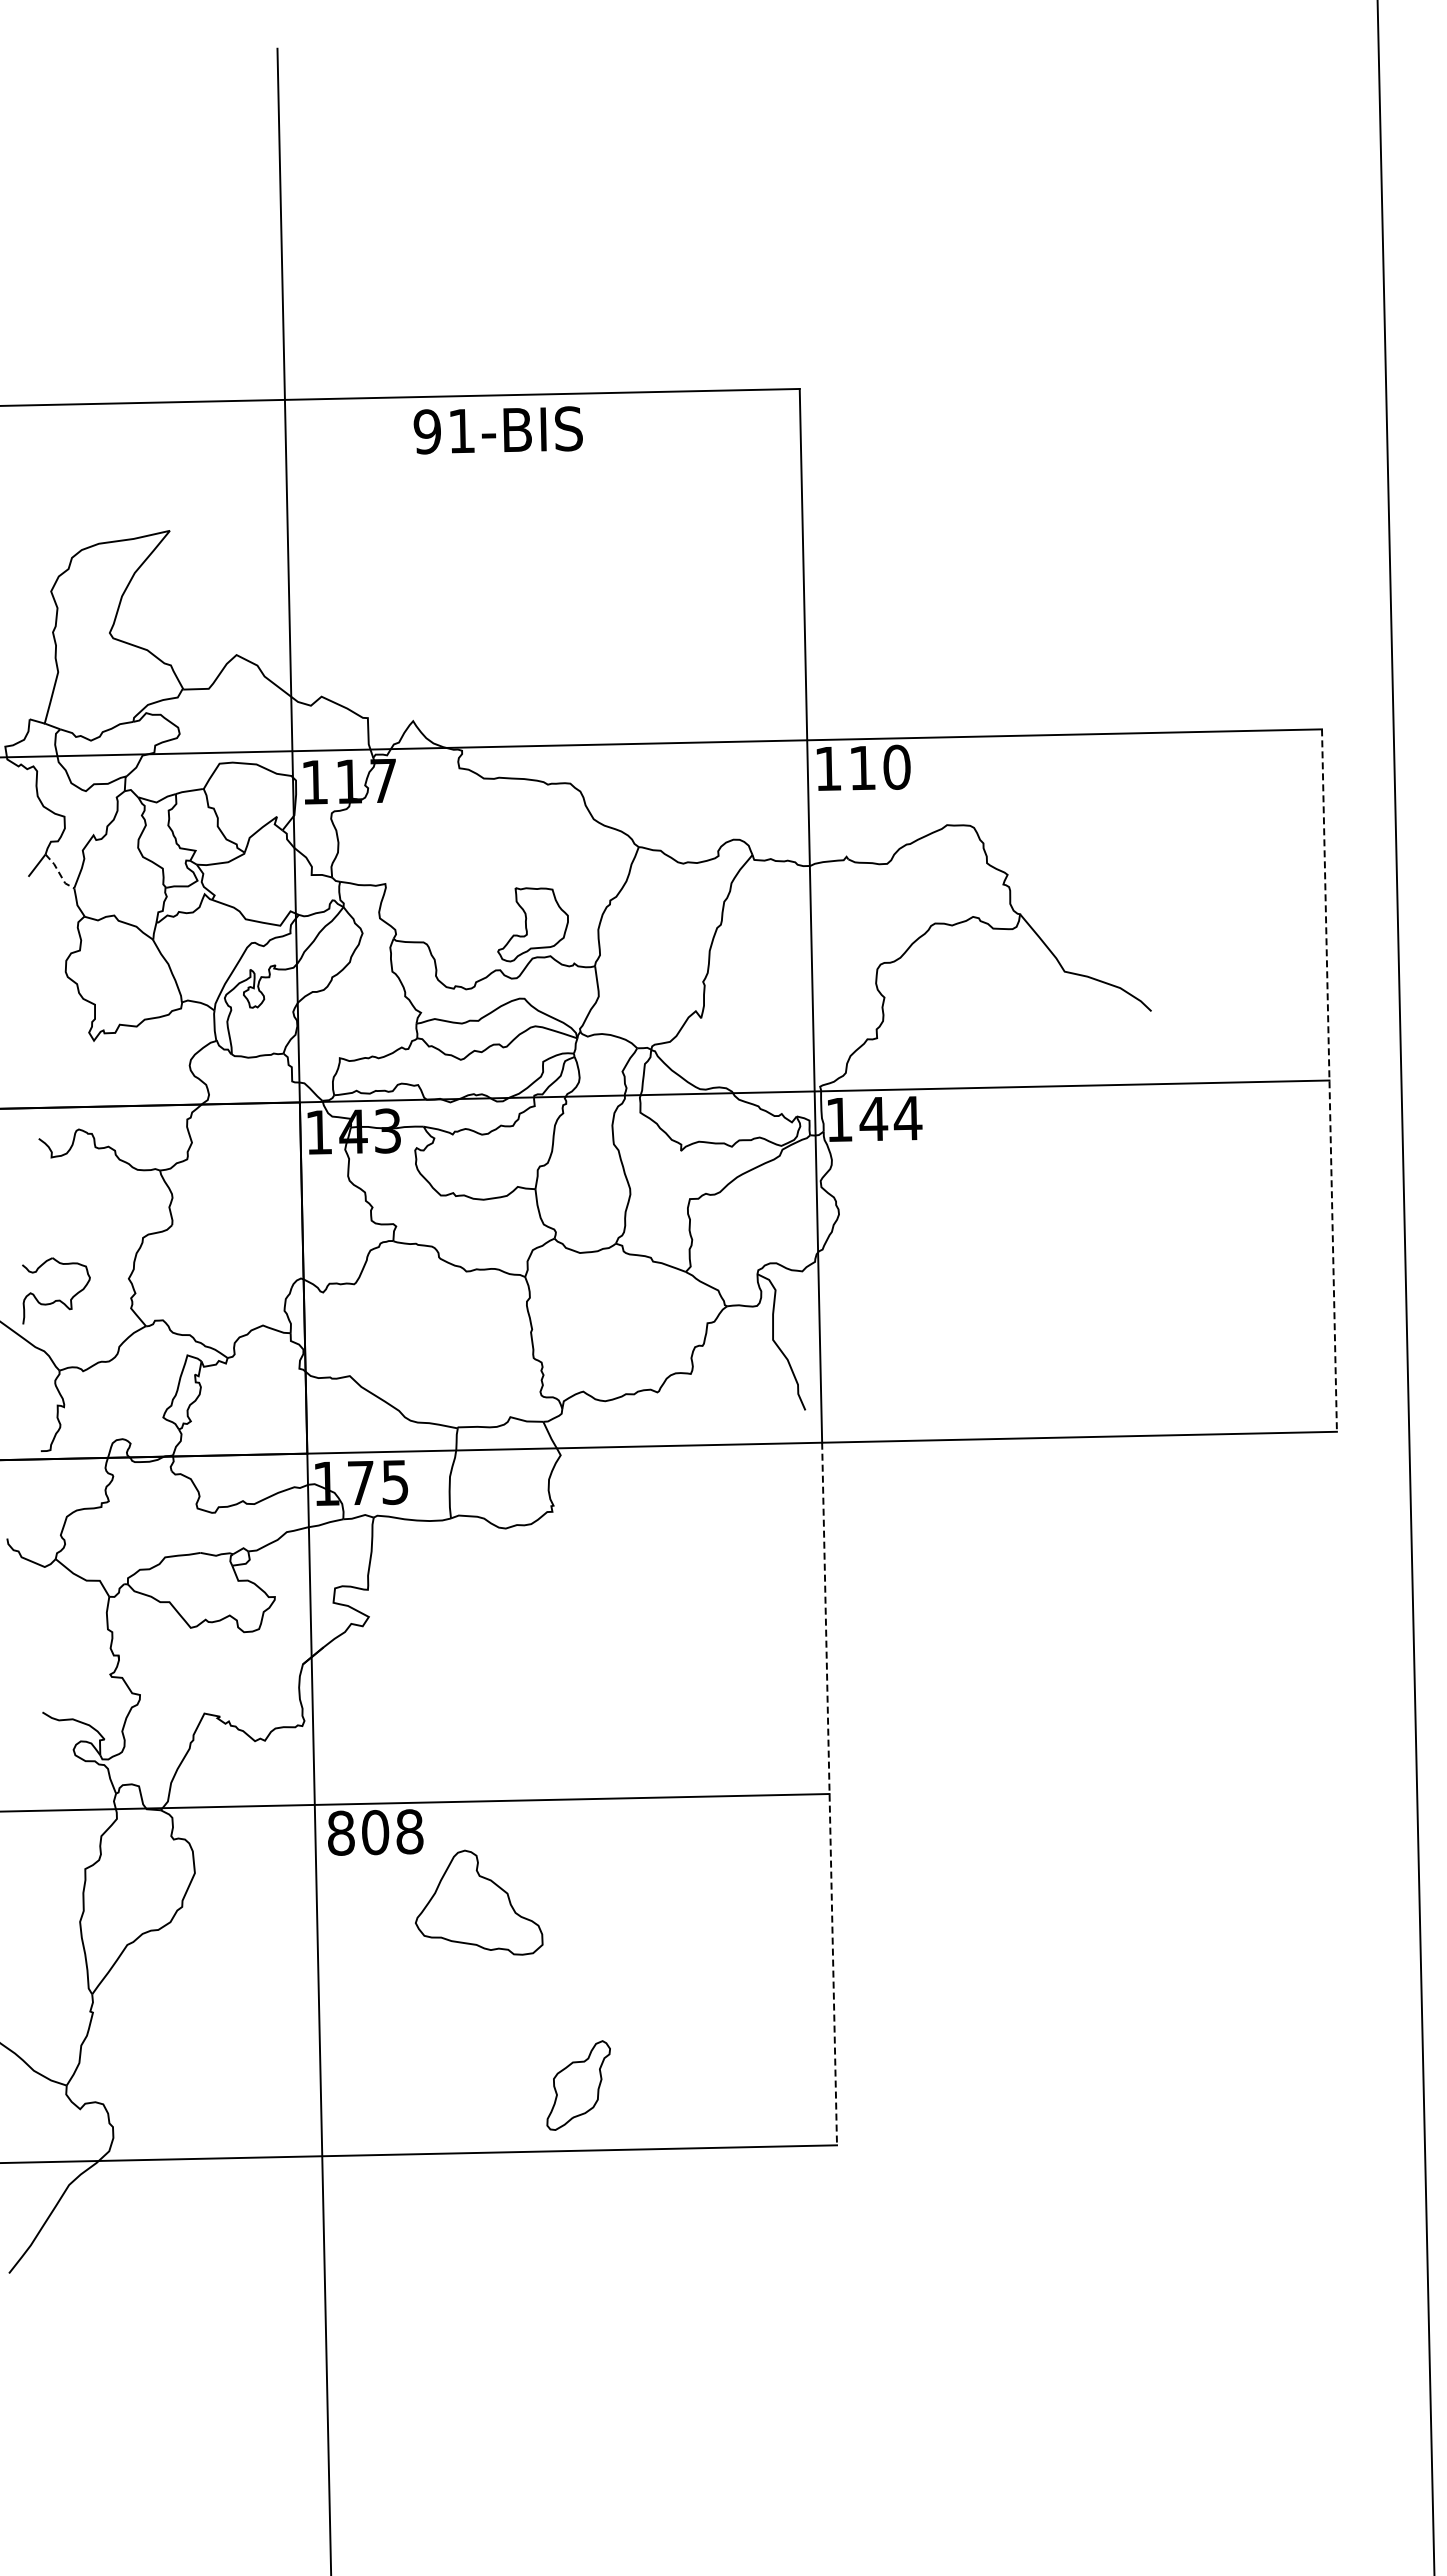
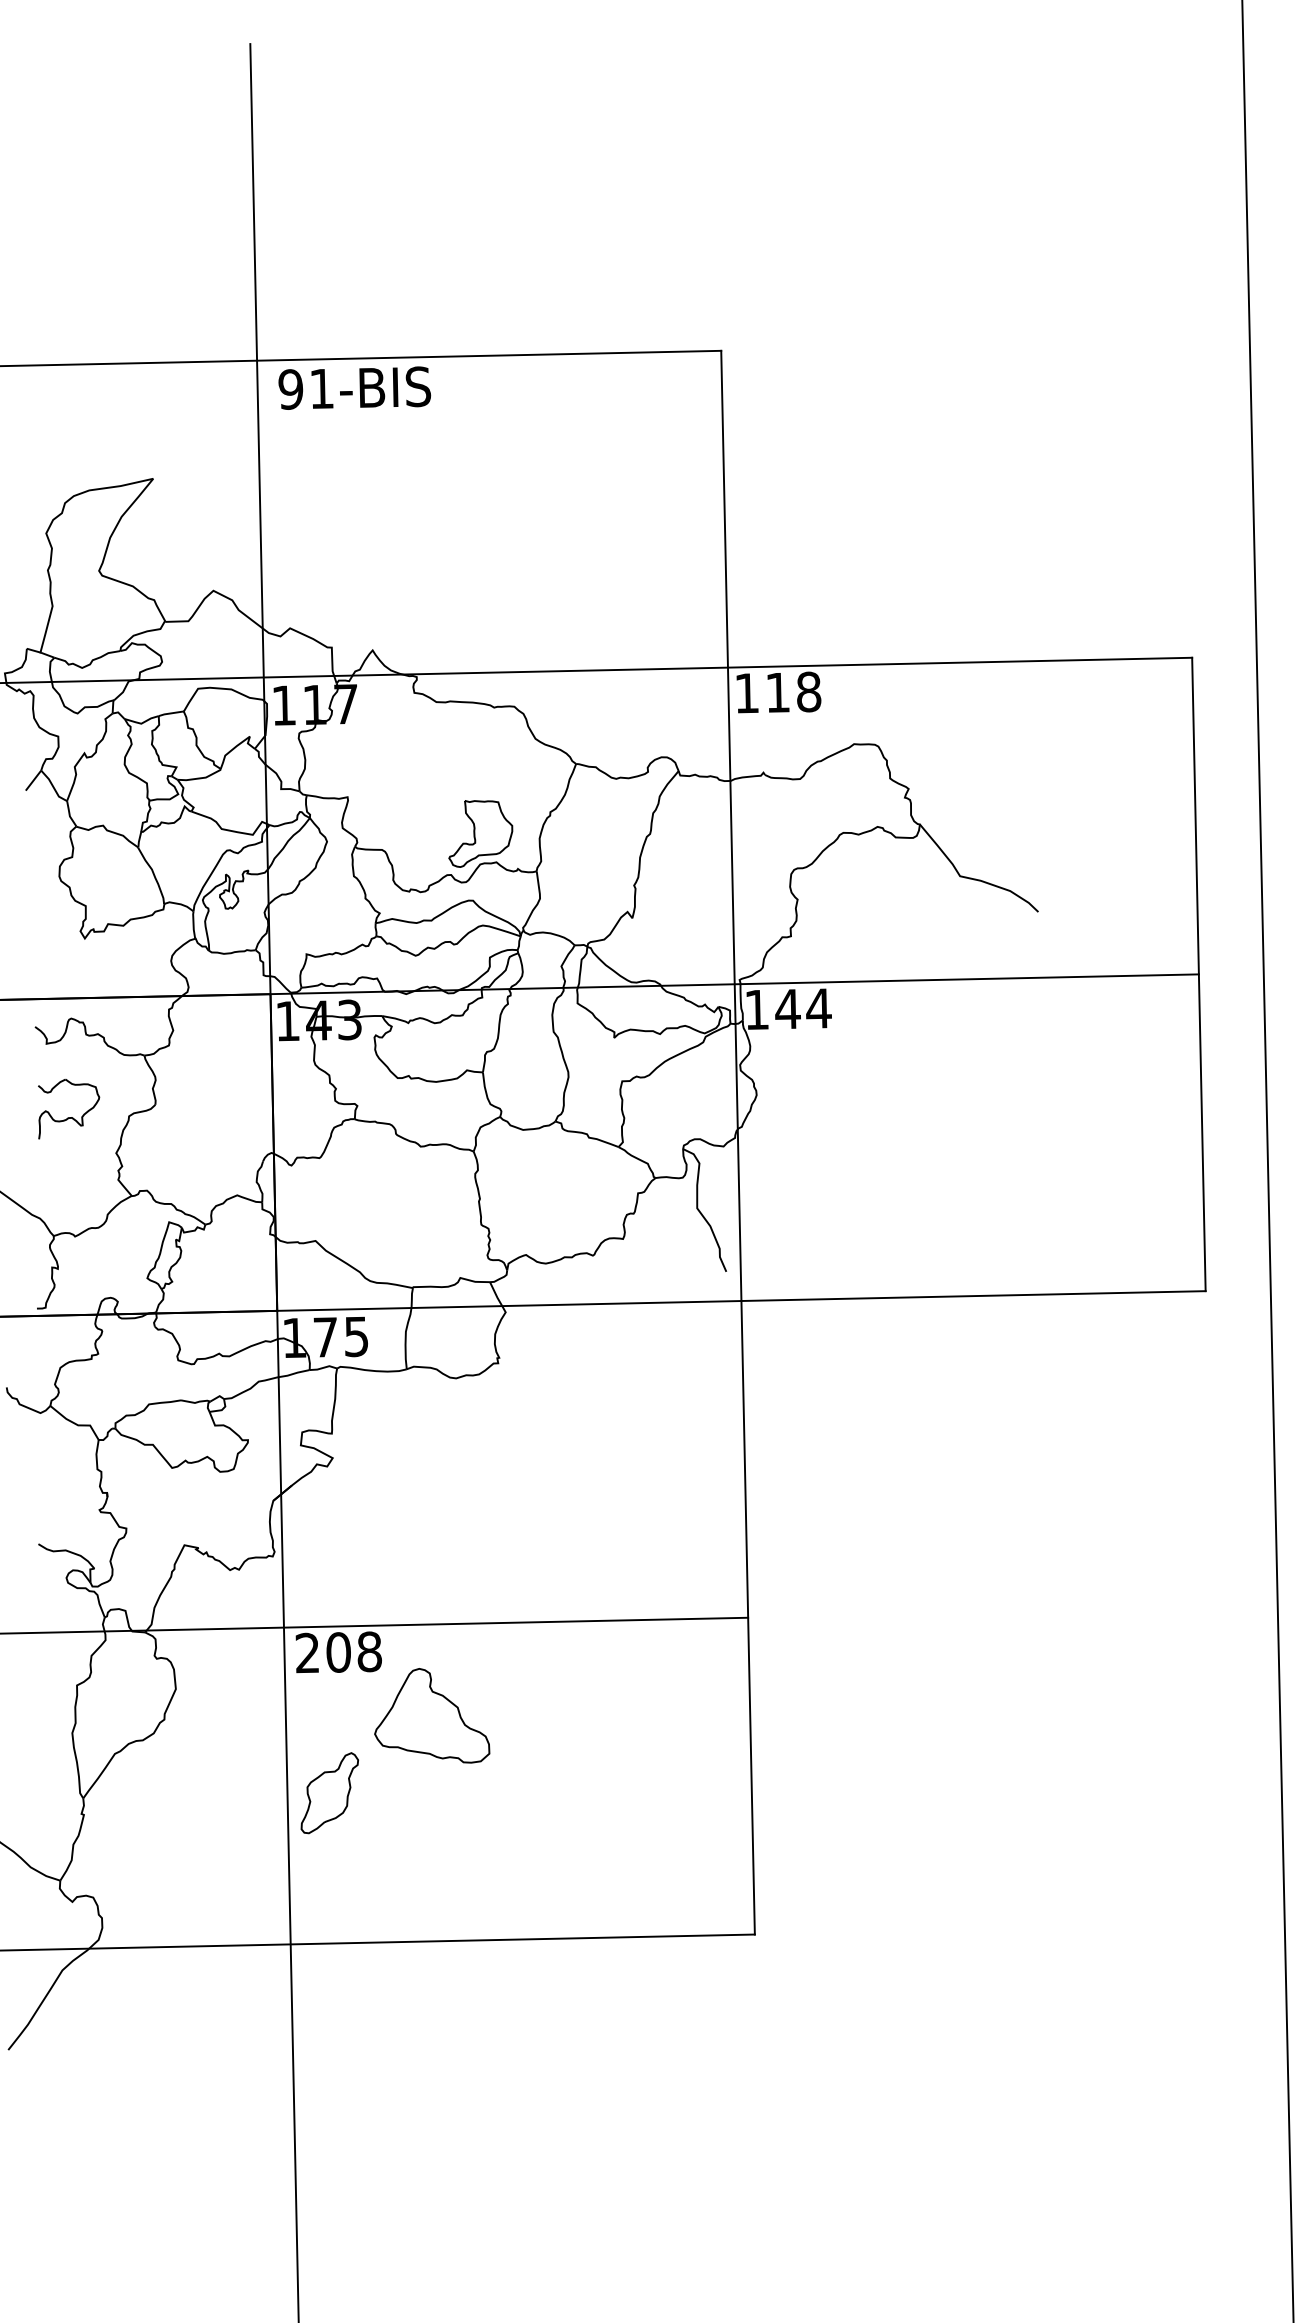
text: (497, 430) -> (354, 388), moved
text: (896, 766) -> (808, 691), 110 -> 118
line: (59, 873) -> (53, 787), dashed -> solid
line: (1329, 1081) -> (1198, 975), dashed -> solid
part: (57, 1299) -> (70, 1116), moved
line: (829, 1794) -> (748, 1618), dashed -> solid
text: (341, 1832) -> (308, 1652), 808 -> 208
part: (578, 2085) -> (329, 1793), moved

